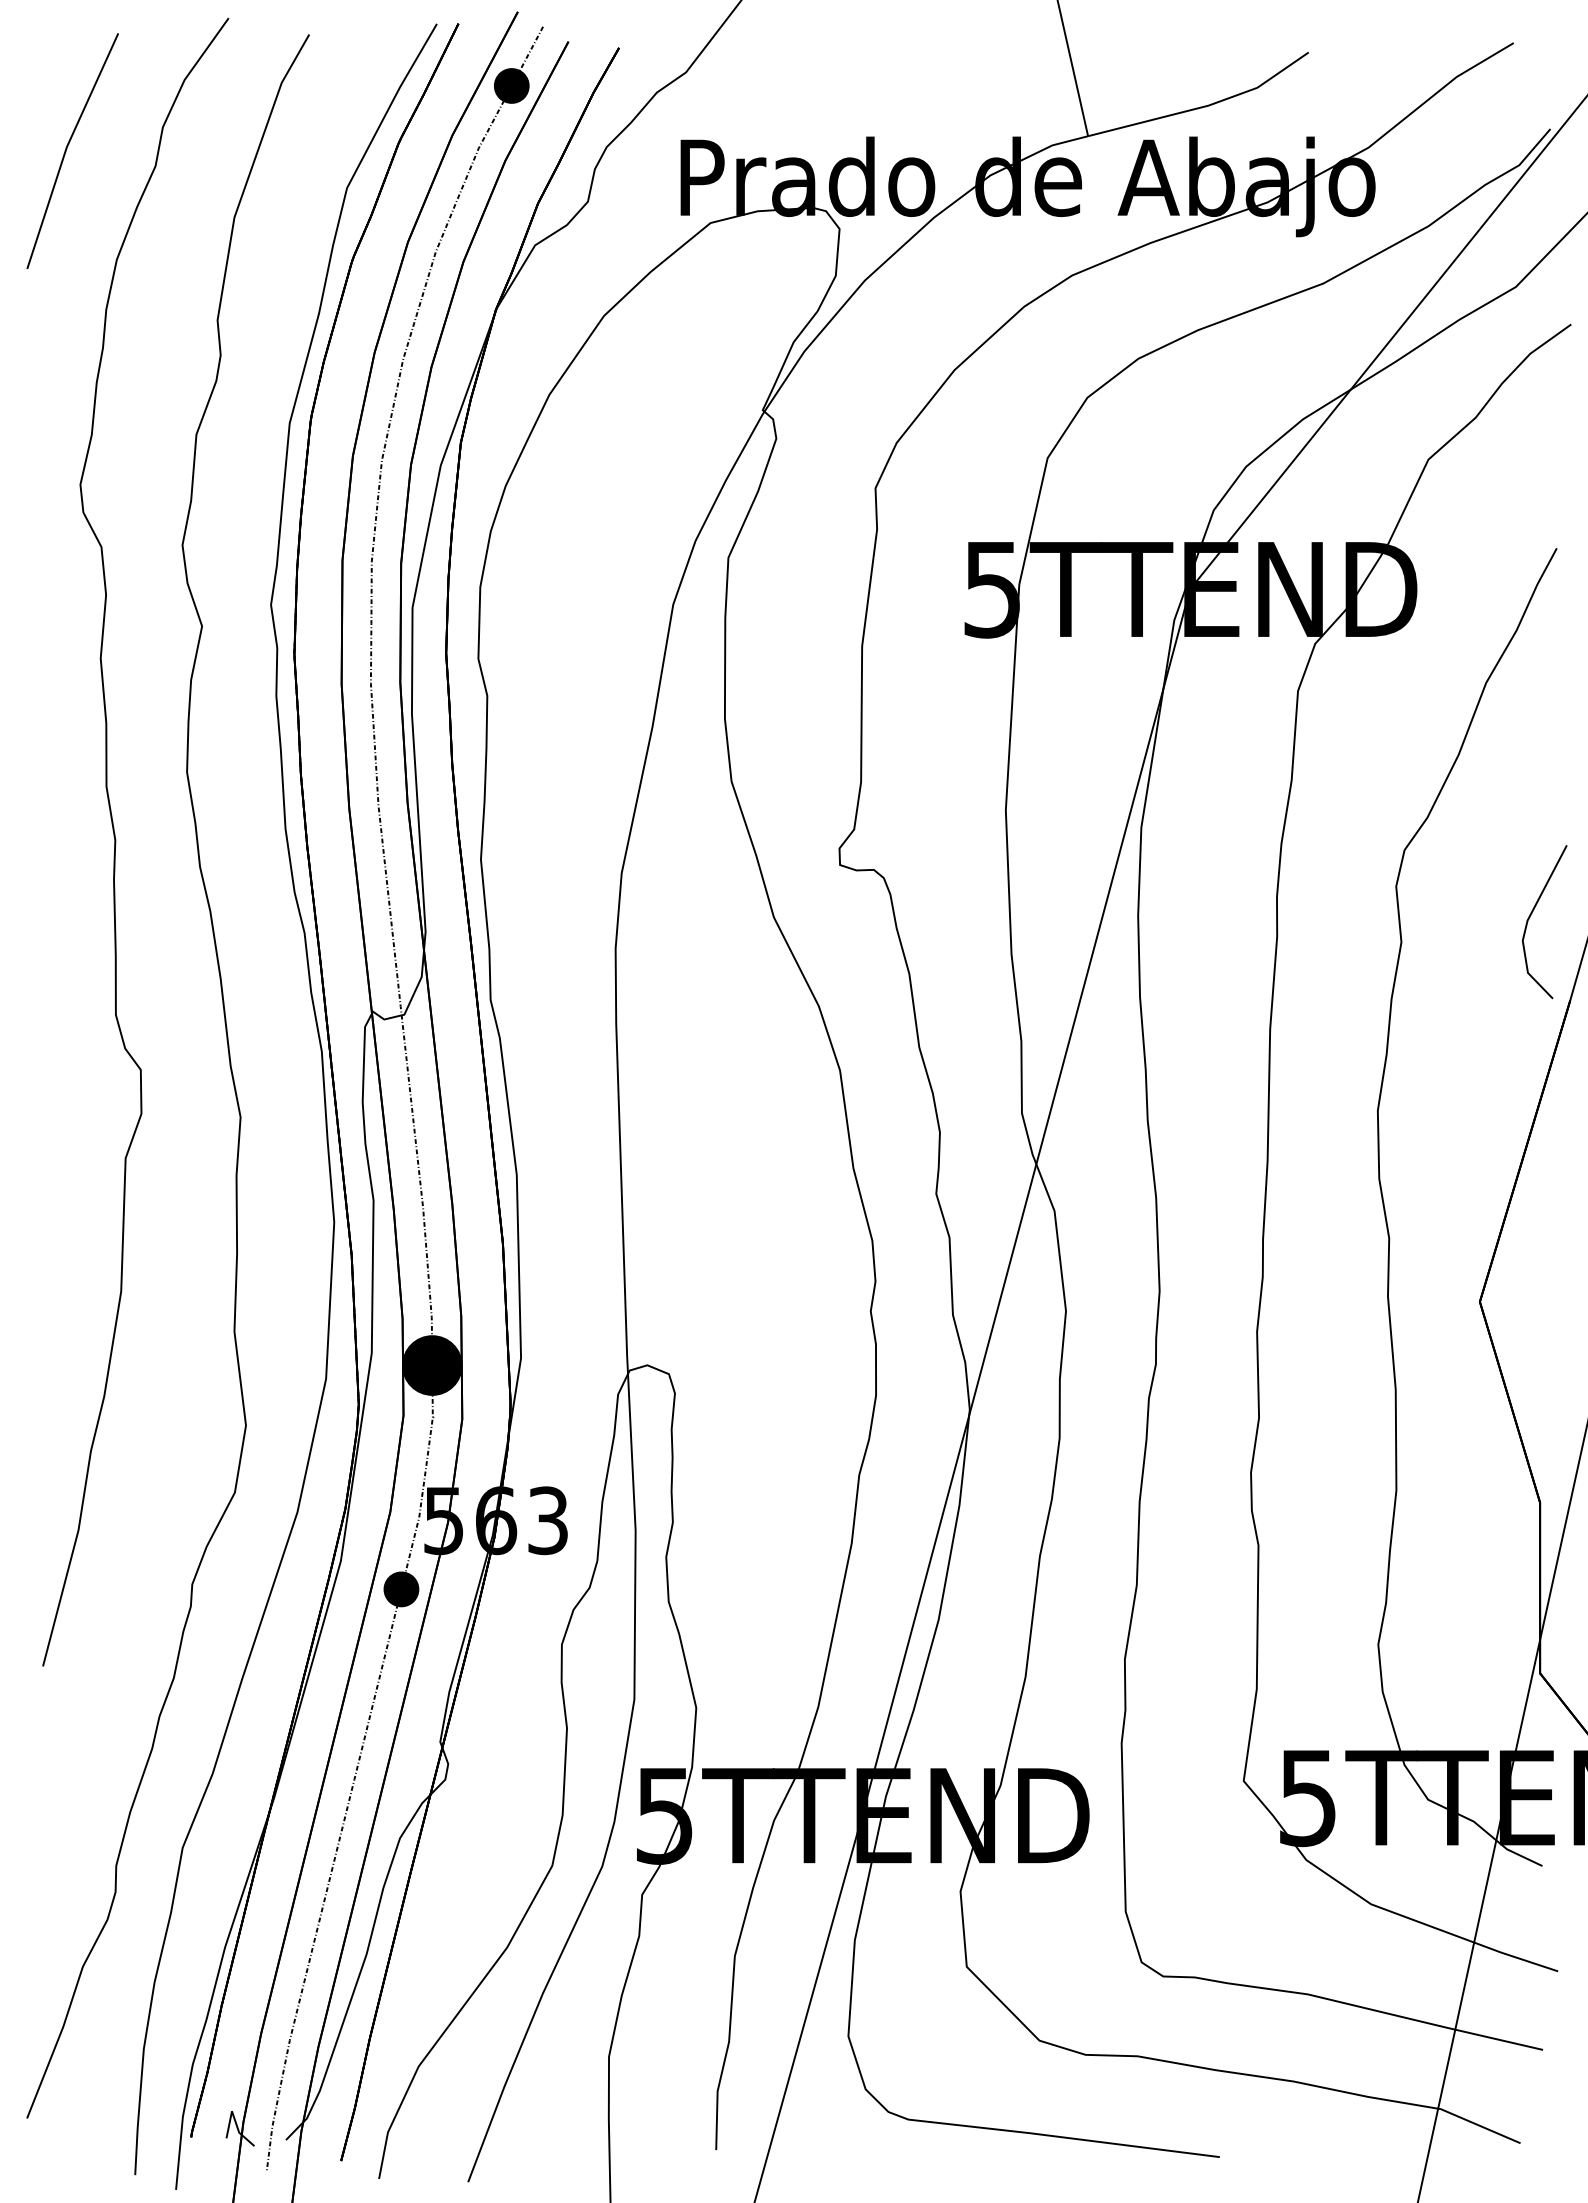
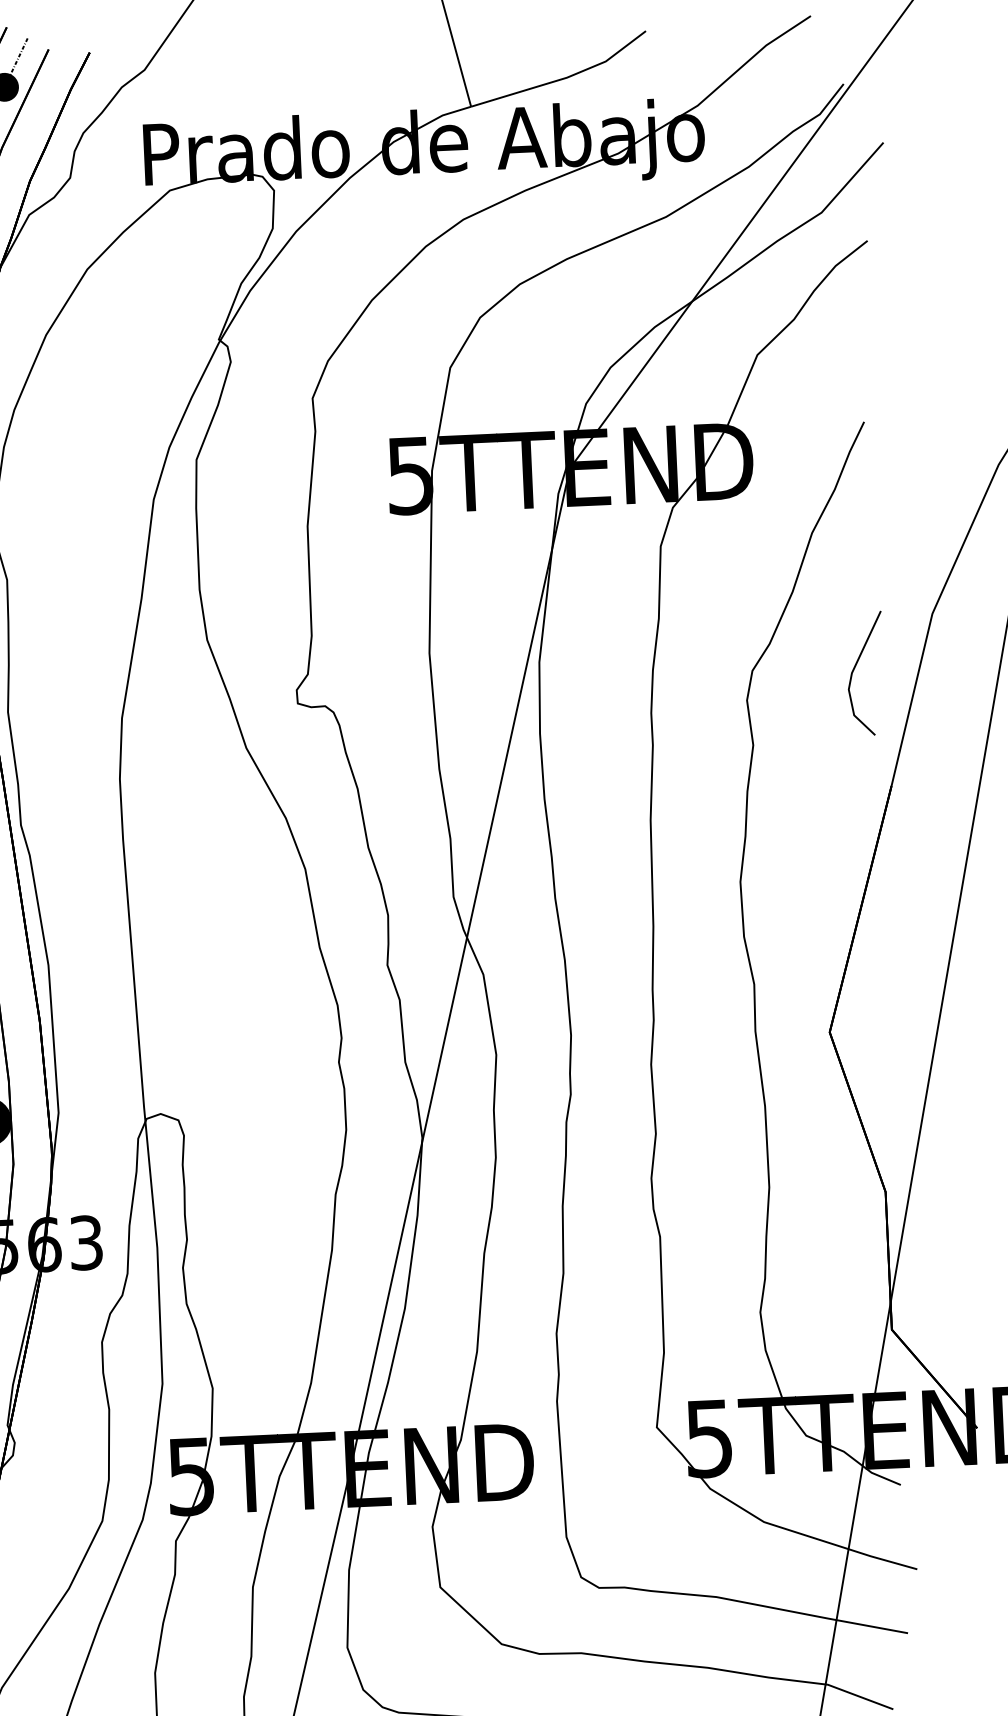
line: (1531, 915) -> (854, 668), moved

